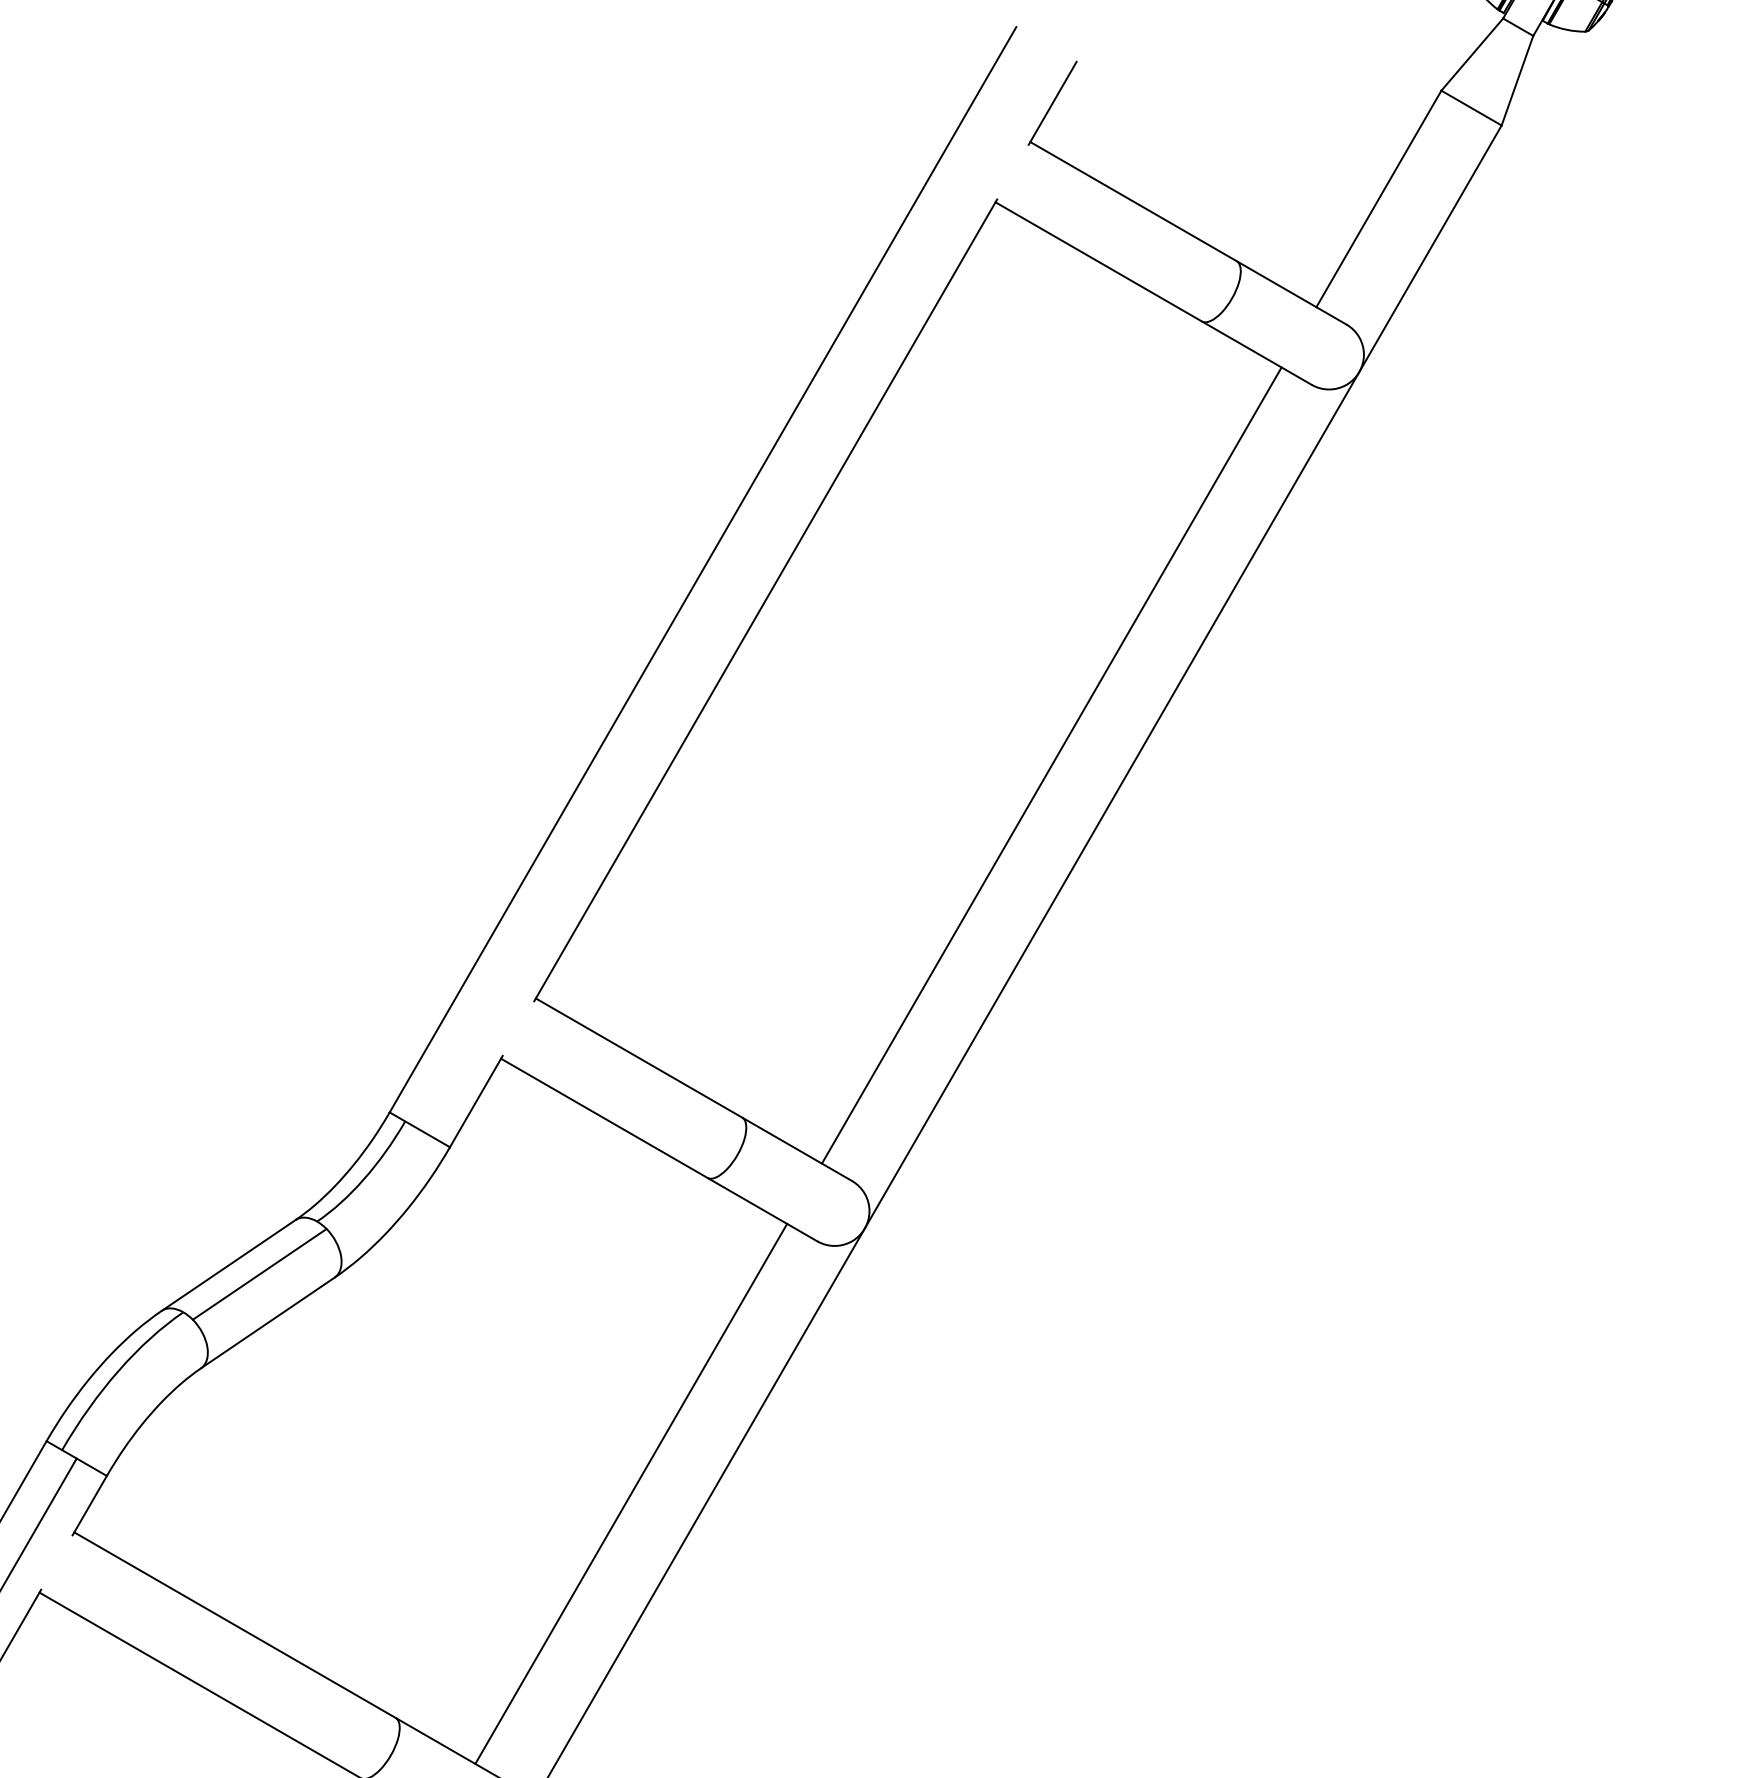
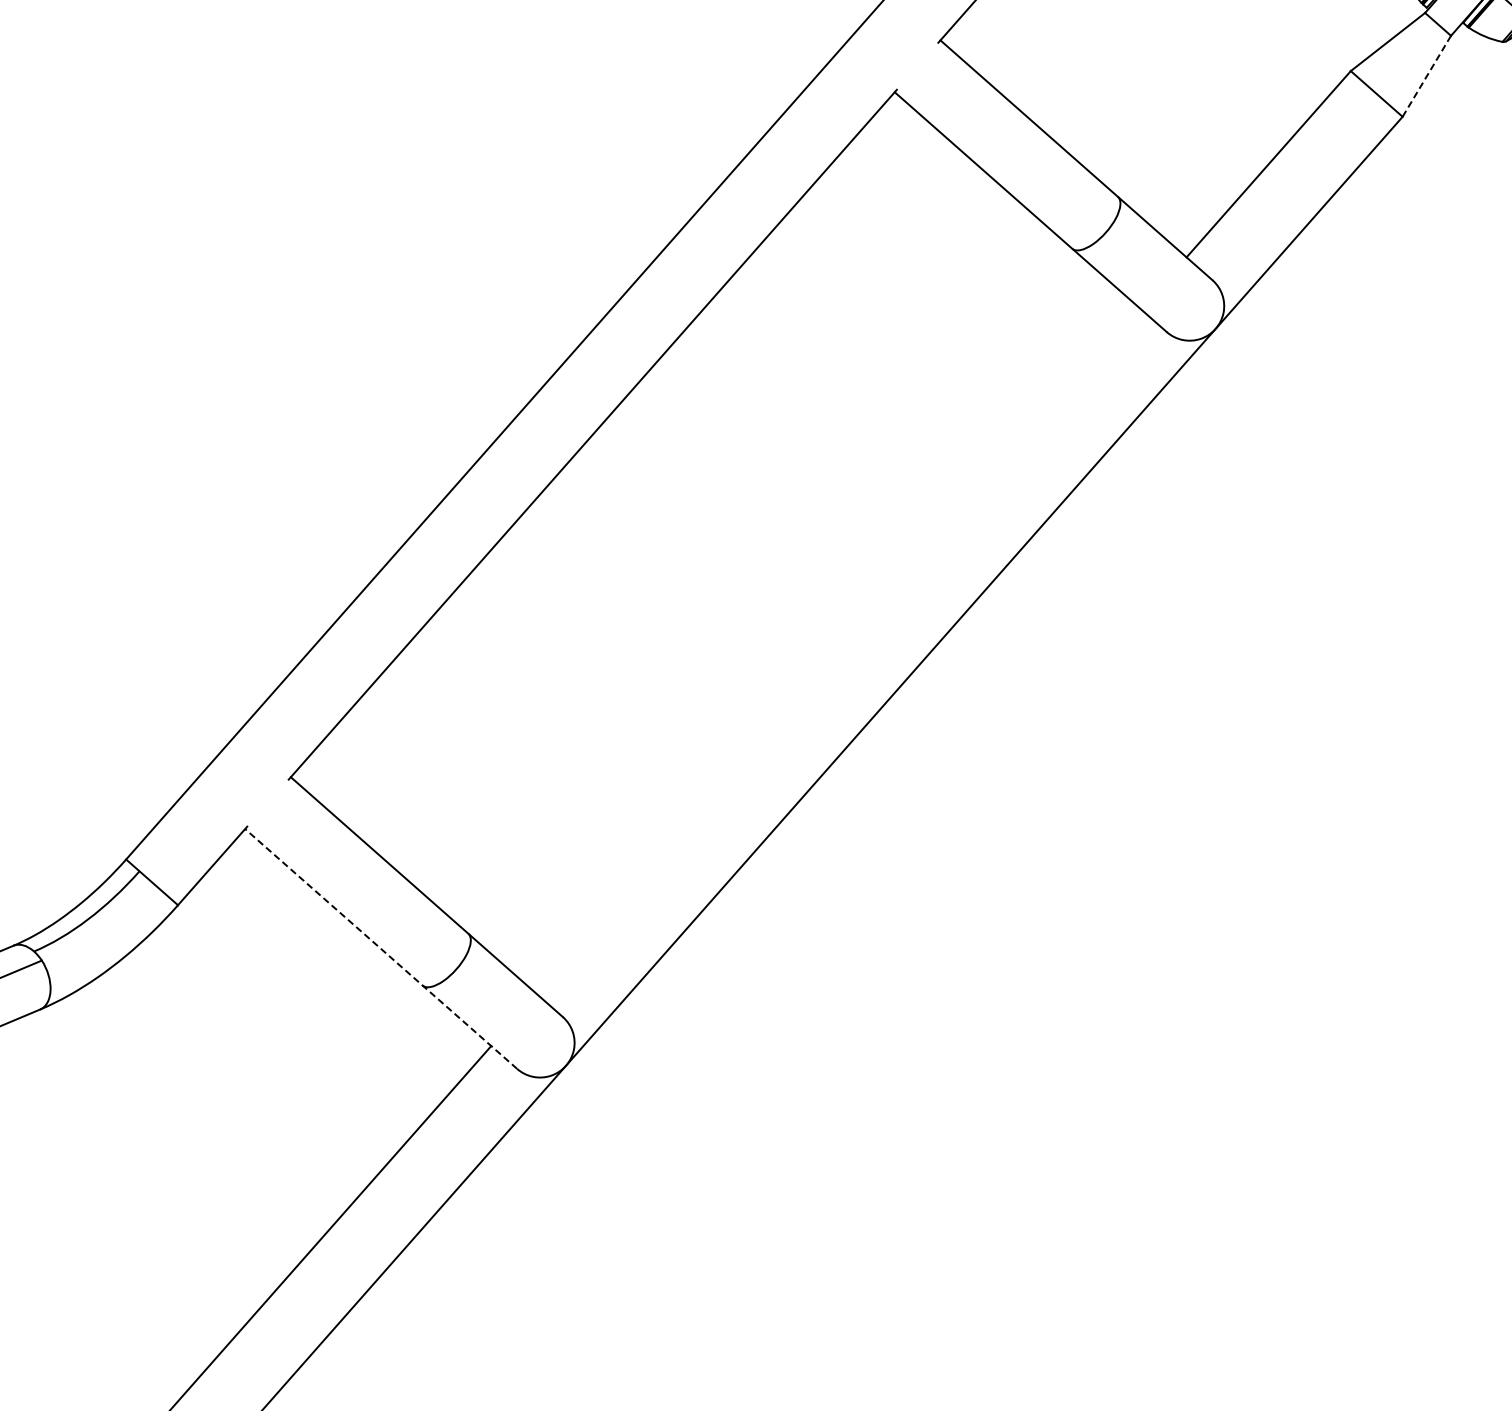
line: (1517, 81) -> (1426, 77), solid -> dashed
line: (1051, 765) -> (838, 651), removed
line: (659, 1150) -> (381, 949), solid -> dashed

